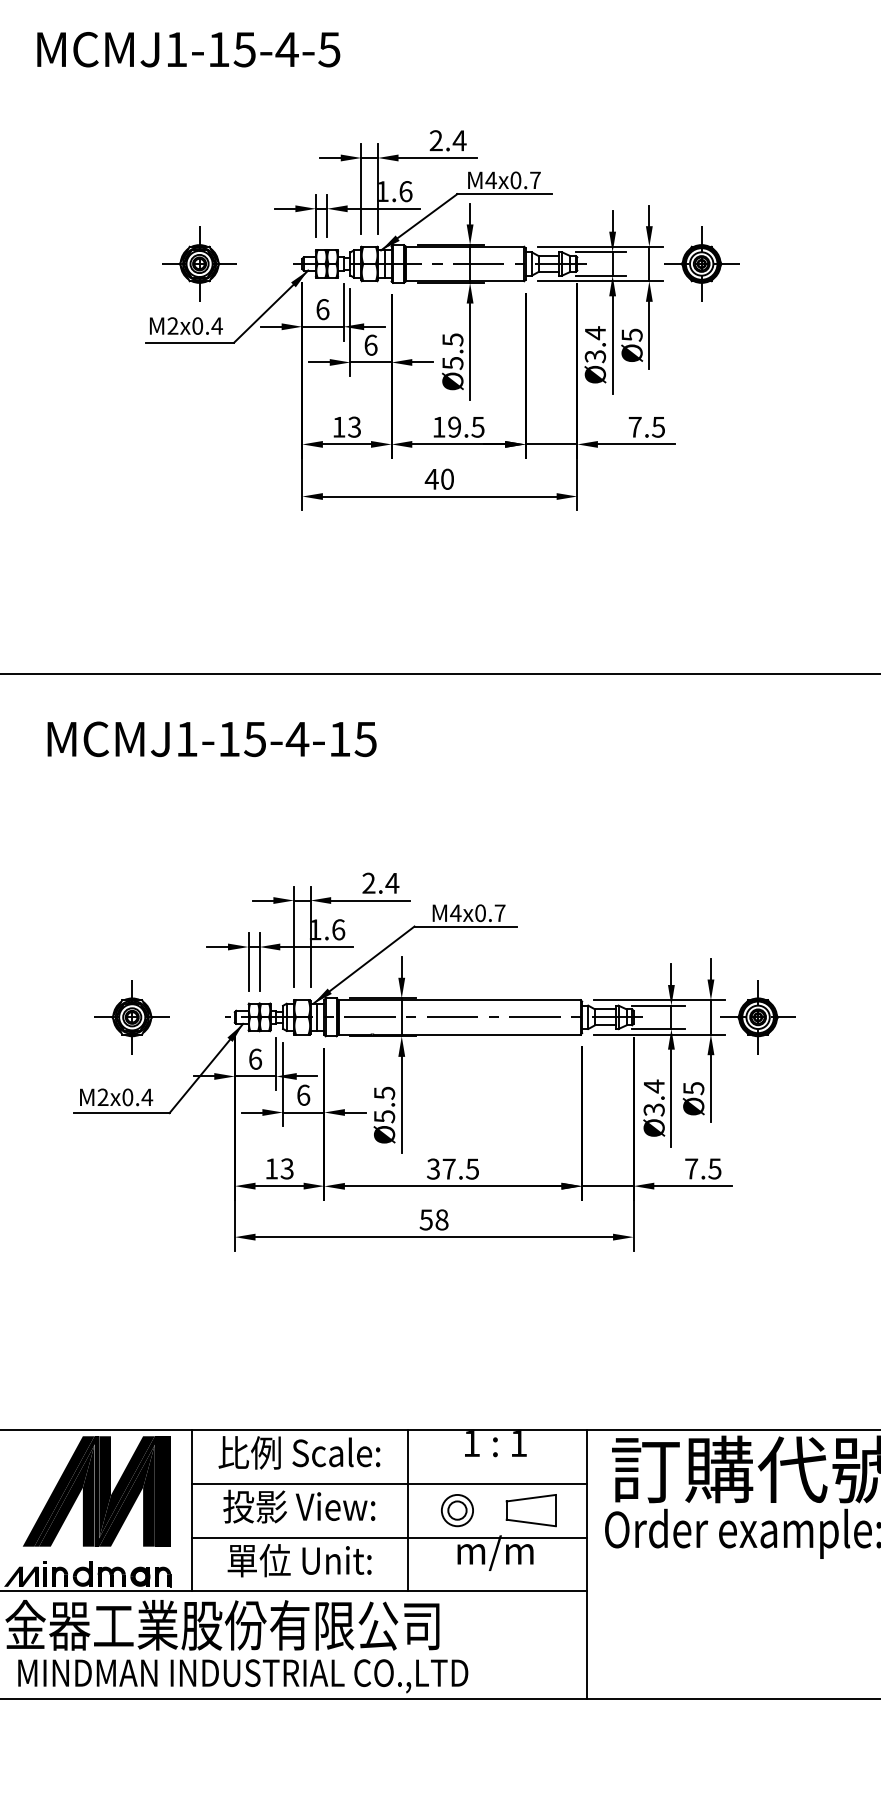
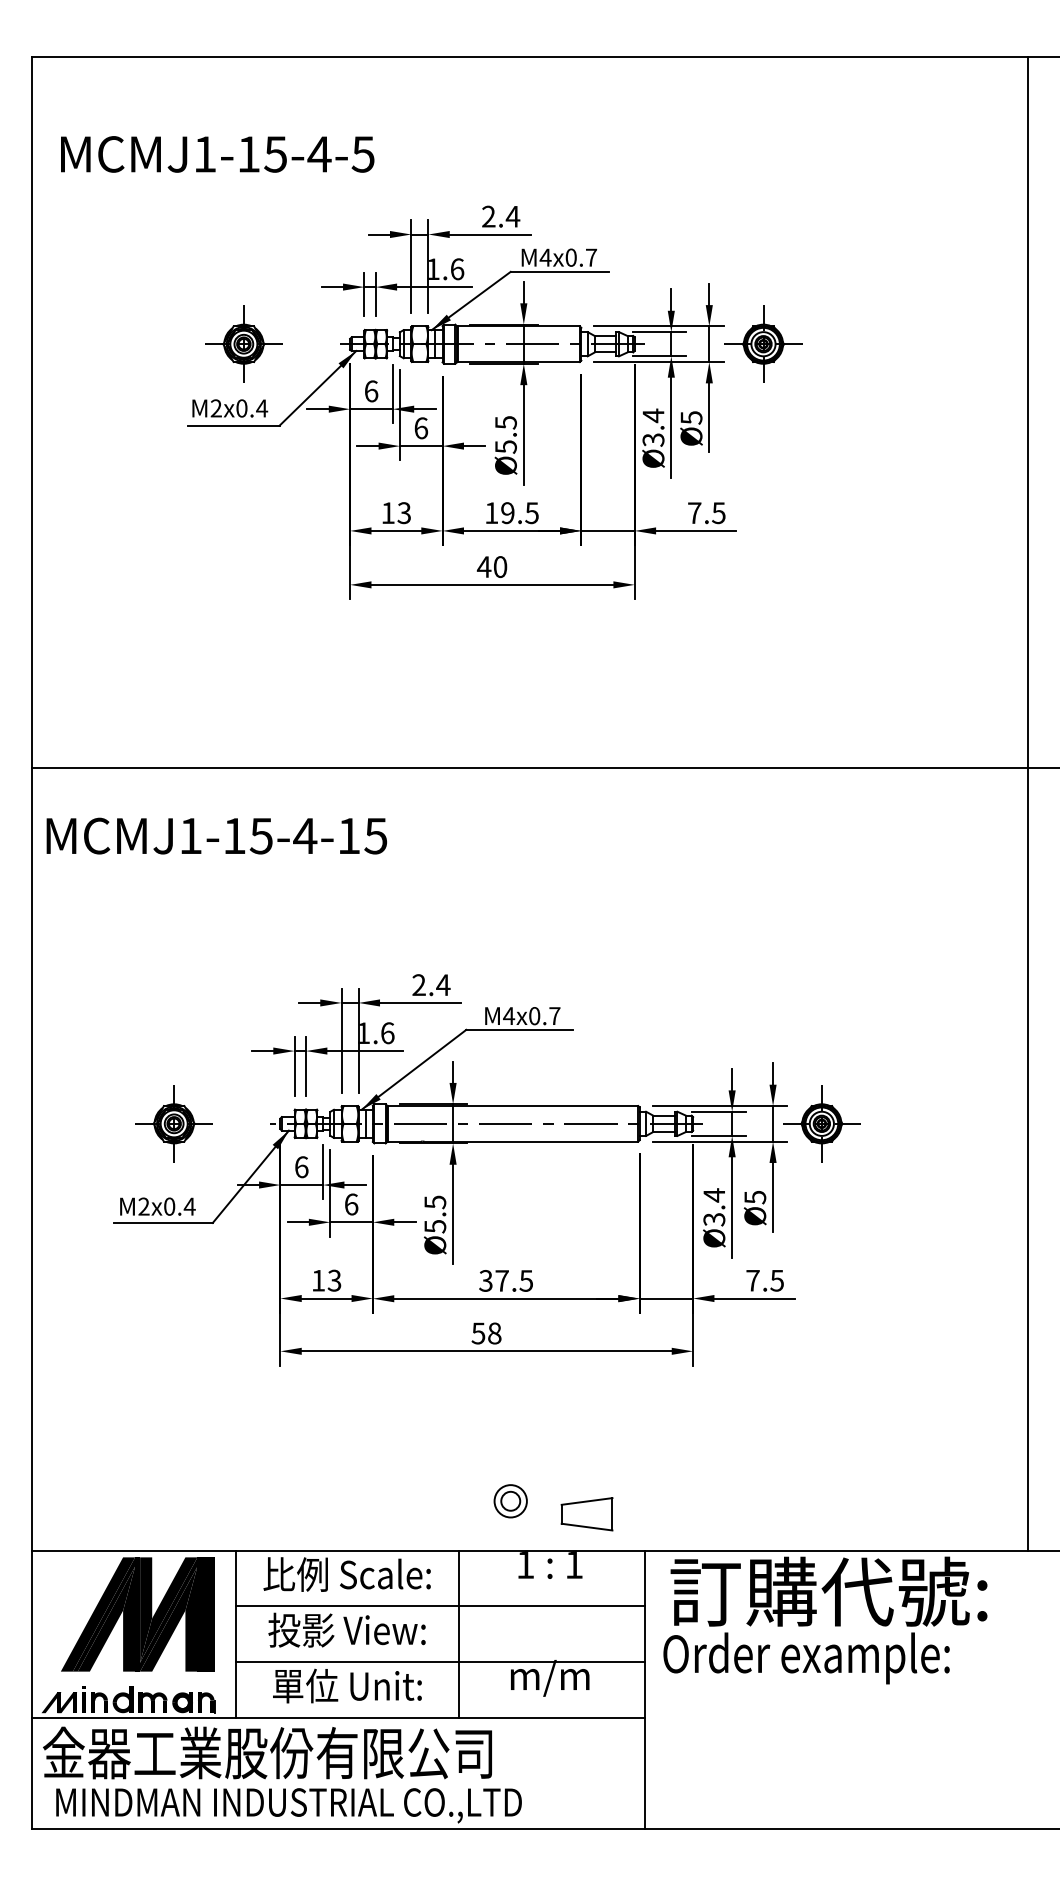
text: (188, 49) -> (217, 154), moved
text: (211, 738) -> (216, 835), moved
part: (457, 1510) -> (510, 1501), moved
part: (530, 1510) -> (586, 1514), moved

